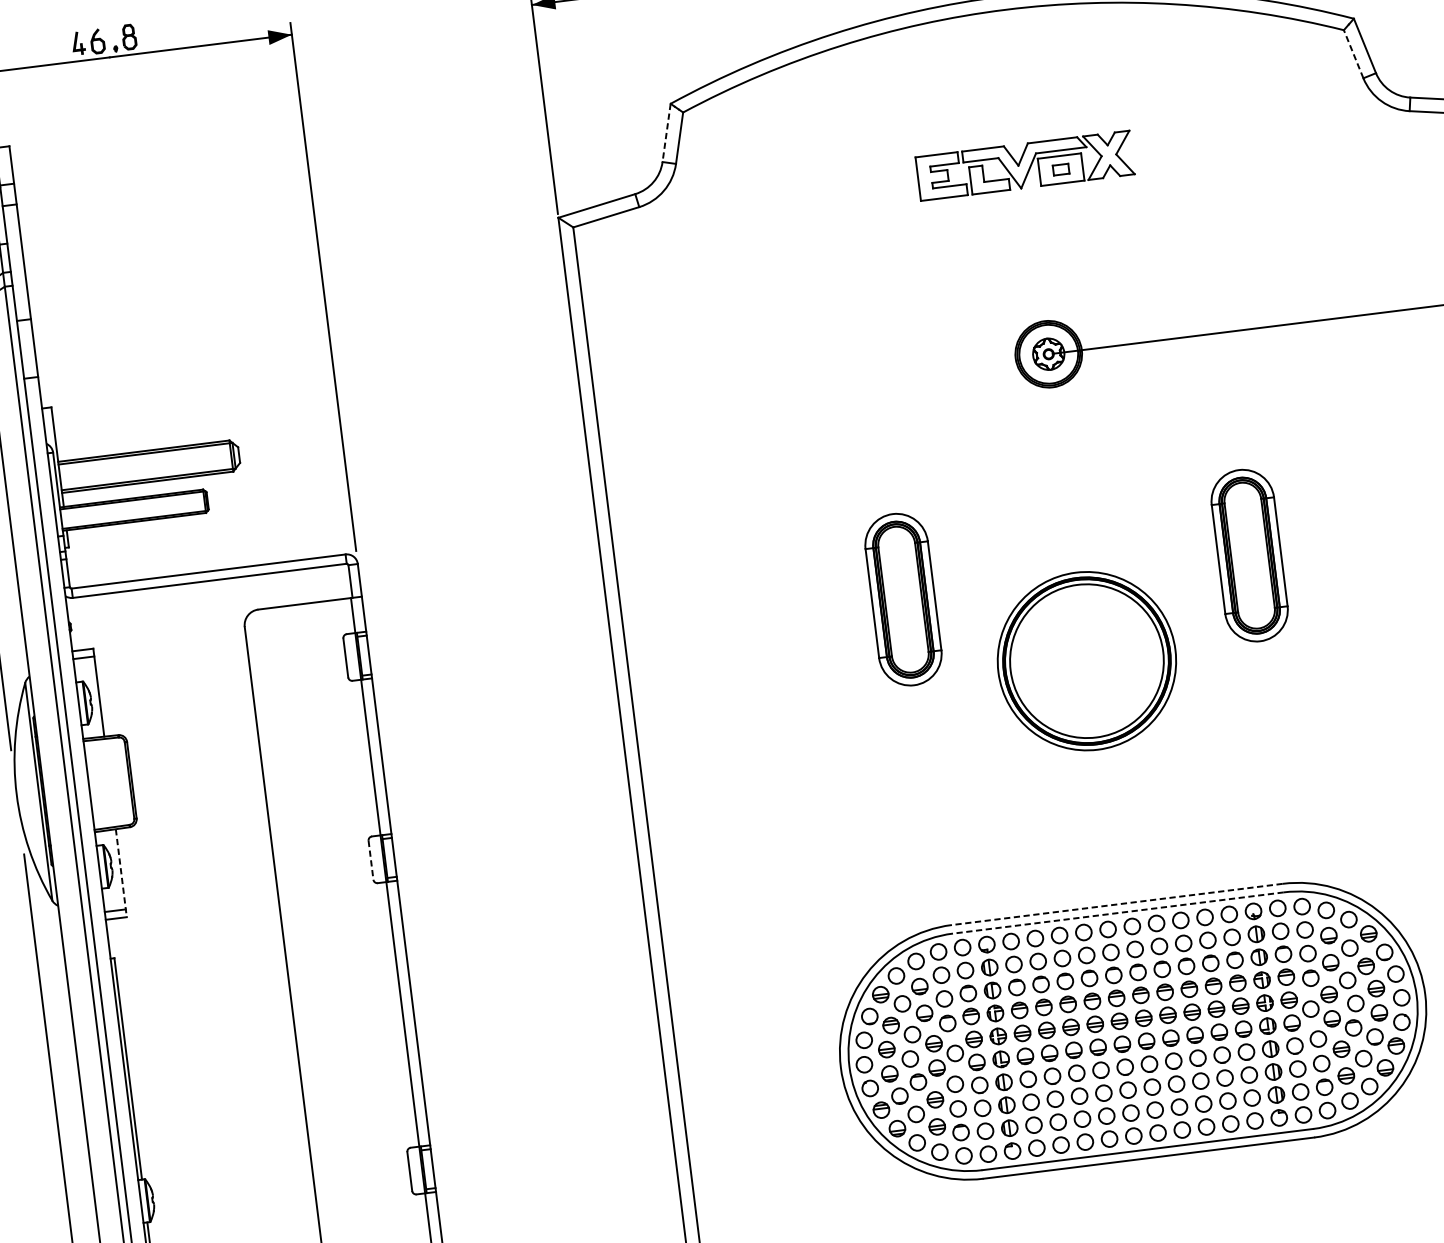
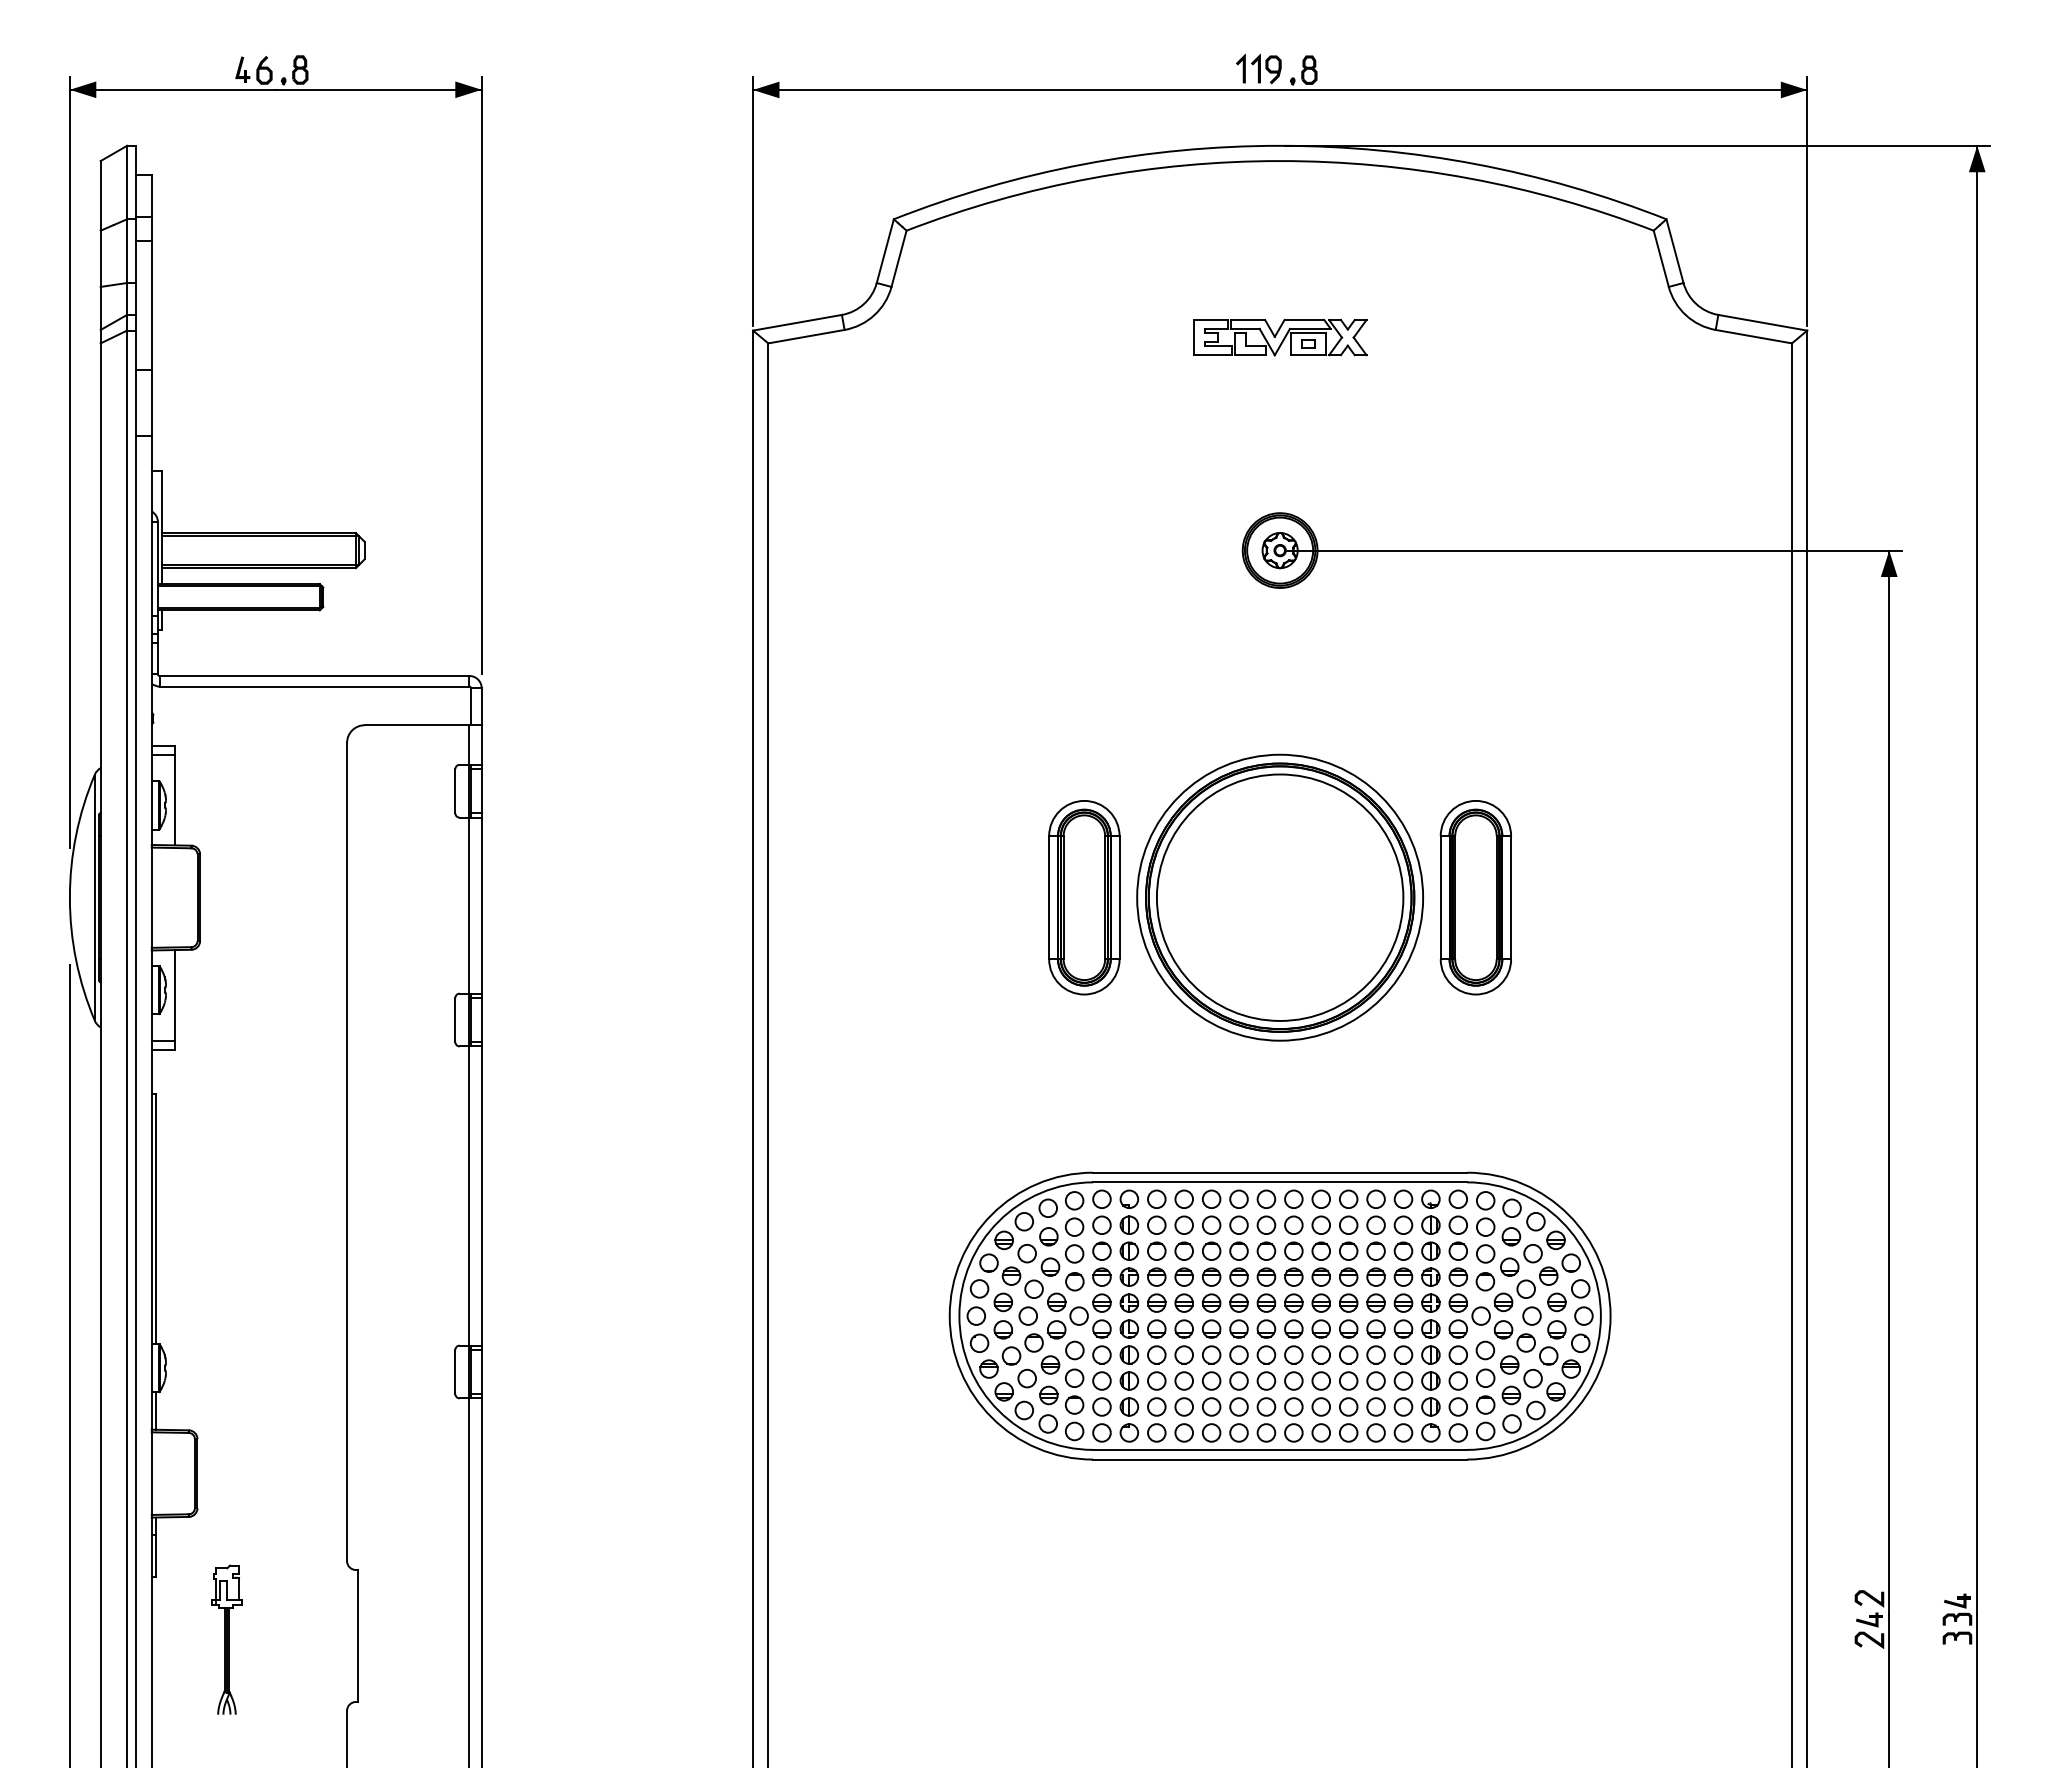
line: (1353, 53) -> (1661, 258), dashed -> solid
line: (666, 133) -> (885, 251), dashed -> solid
part: (1025, 165) -> (1280, 337), size x0.71
part: (1249, 555) -> (1475, 897), moved
part: (903, 599) -> (1084, 897), moved
part: (1086, 661) -> (1279, 897), size x1.43
line: (371, 860) -> (455, 1020), dashed -> solid
line: (121, 872) -> (175, 999), dashed -> solid
line: (1117, 904) -> (1280, 1172), dashed -> solid
line: (1118, 913) -> (1280, 1182), dashed -> solid

